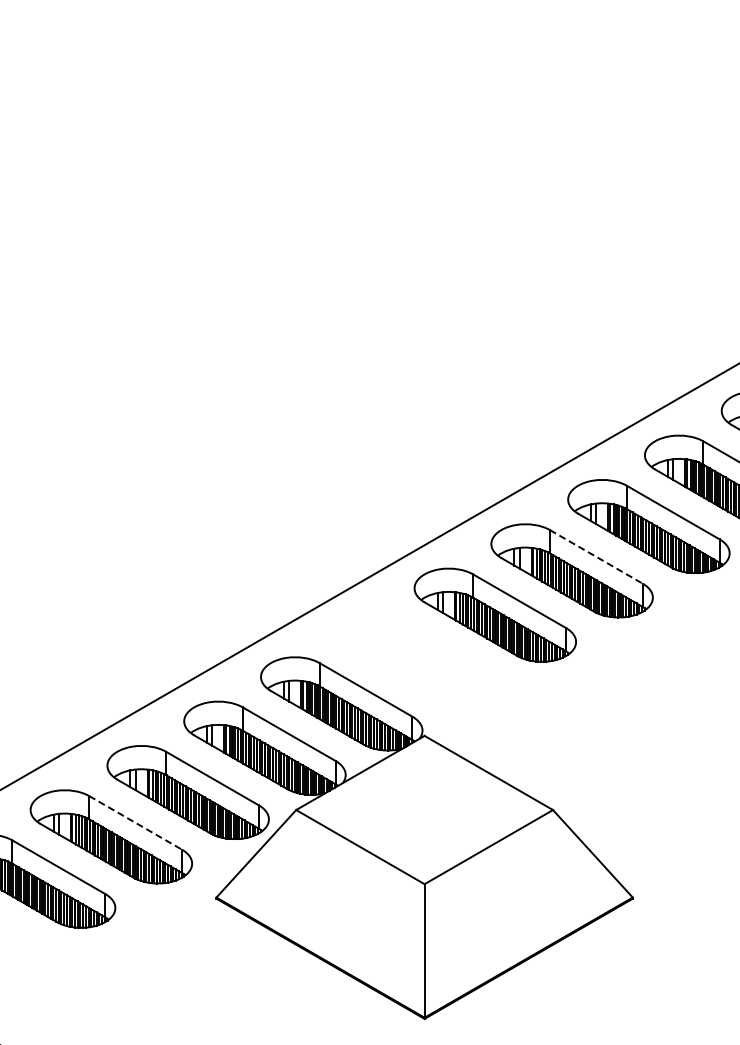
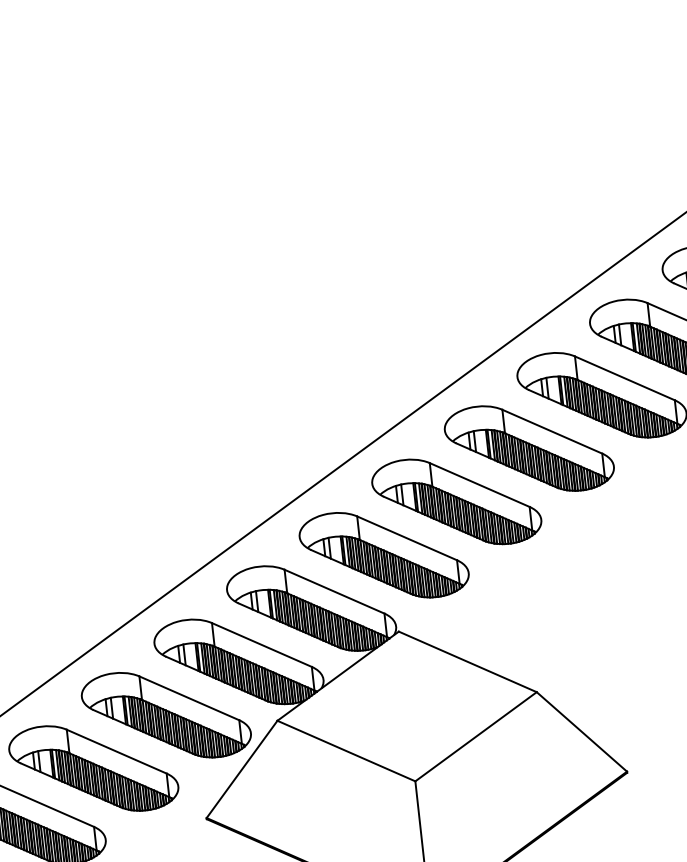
line: (596, 556) -> (552, 431), dashed -> solid
part: (418, 659) -> (384, 555), added
line: (135, 822) -> (116, 751), dashed -> solid

